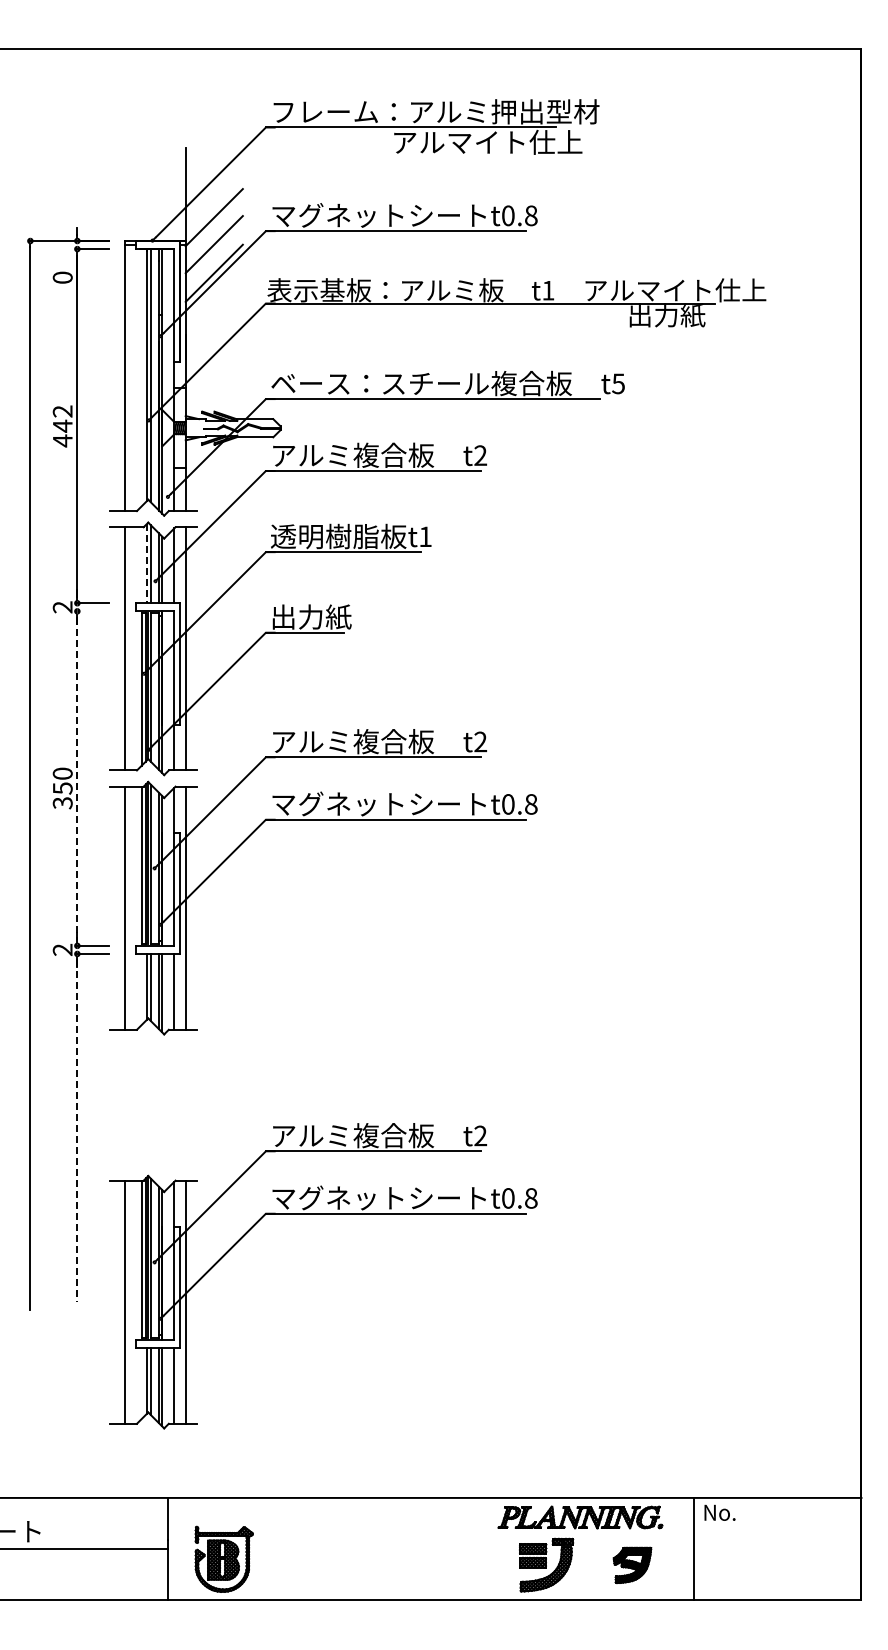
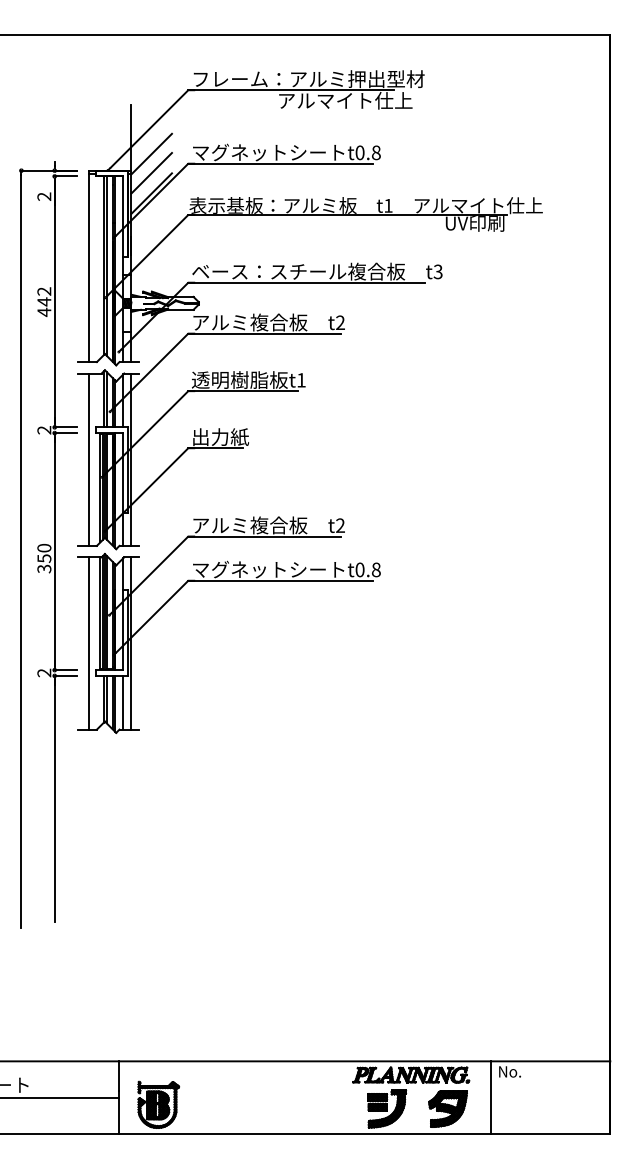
text: (62, 277) -> (44, 196), 0 -> 2
text: (670, 316) -> (474, 224), 出力紙 -> UV印刷
text: (618, 383) -> (438, 271), t5 -> t3
line: (146, 563) -> (103, 399), dashed -> solid
line: (92, 611) -> (65, 433), added
line: (77, 778) -> (54, 551), dashed -> solid
line: (77, 1131) -> (54, 801), dashed -> solid
part: (323, 1214) -> (229, 860), removed
part: (632, 1565) -> (448, 1109), size x1.43

